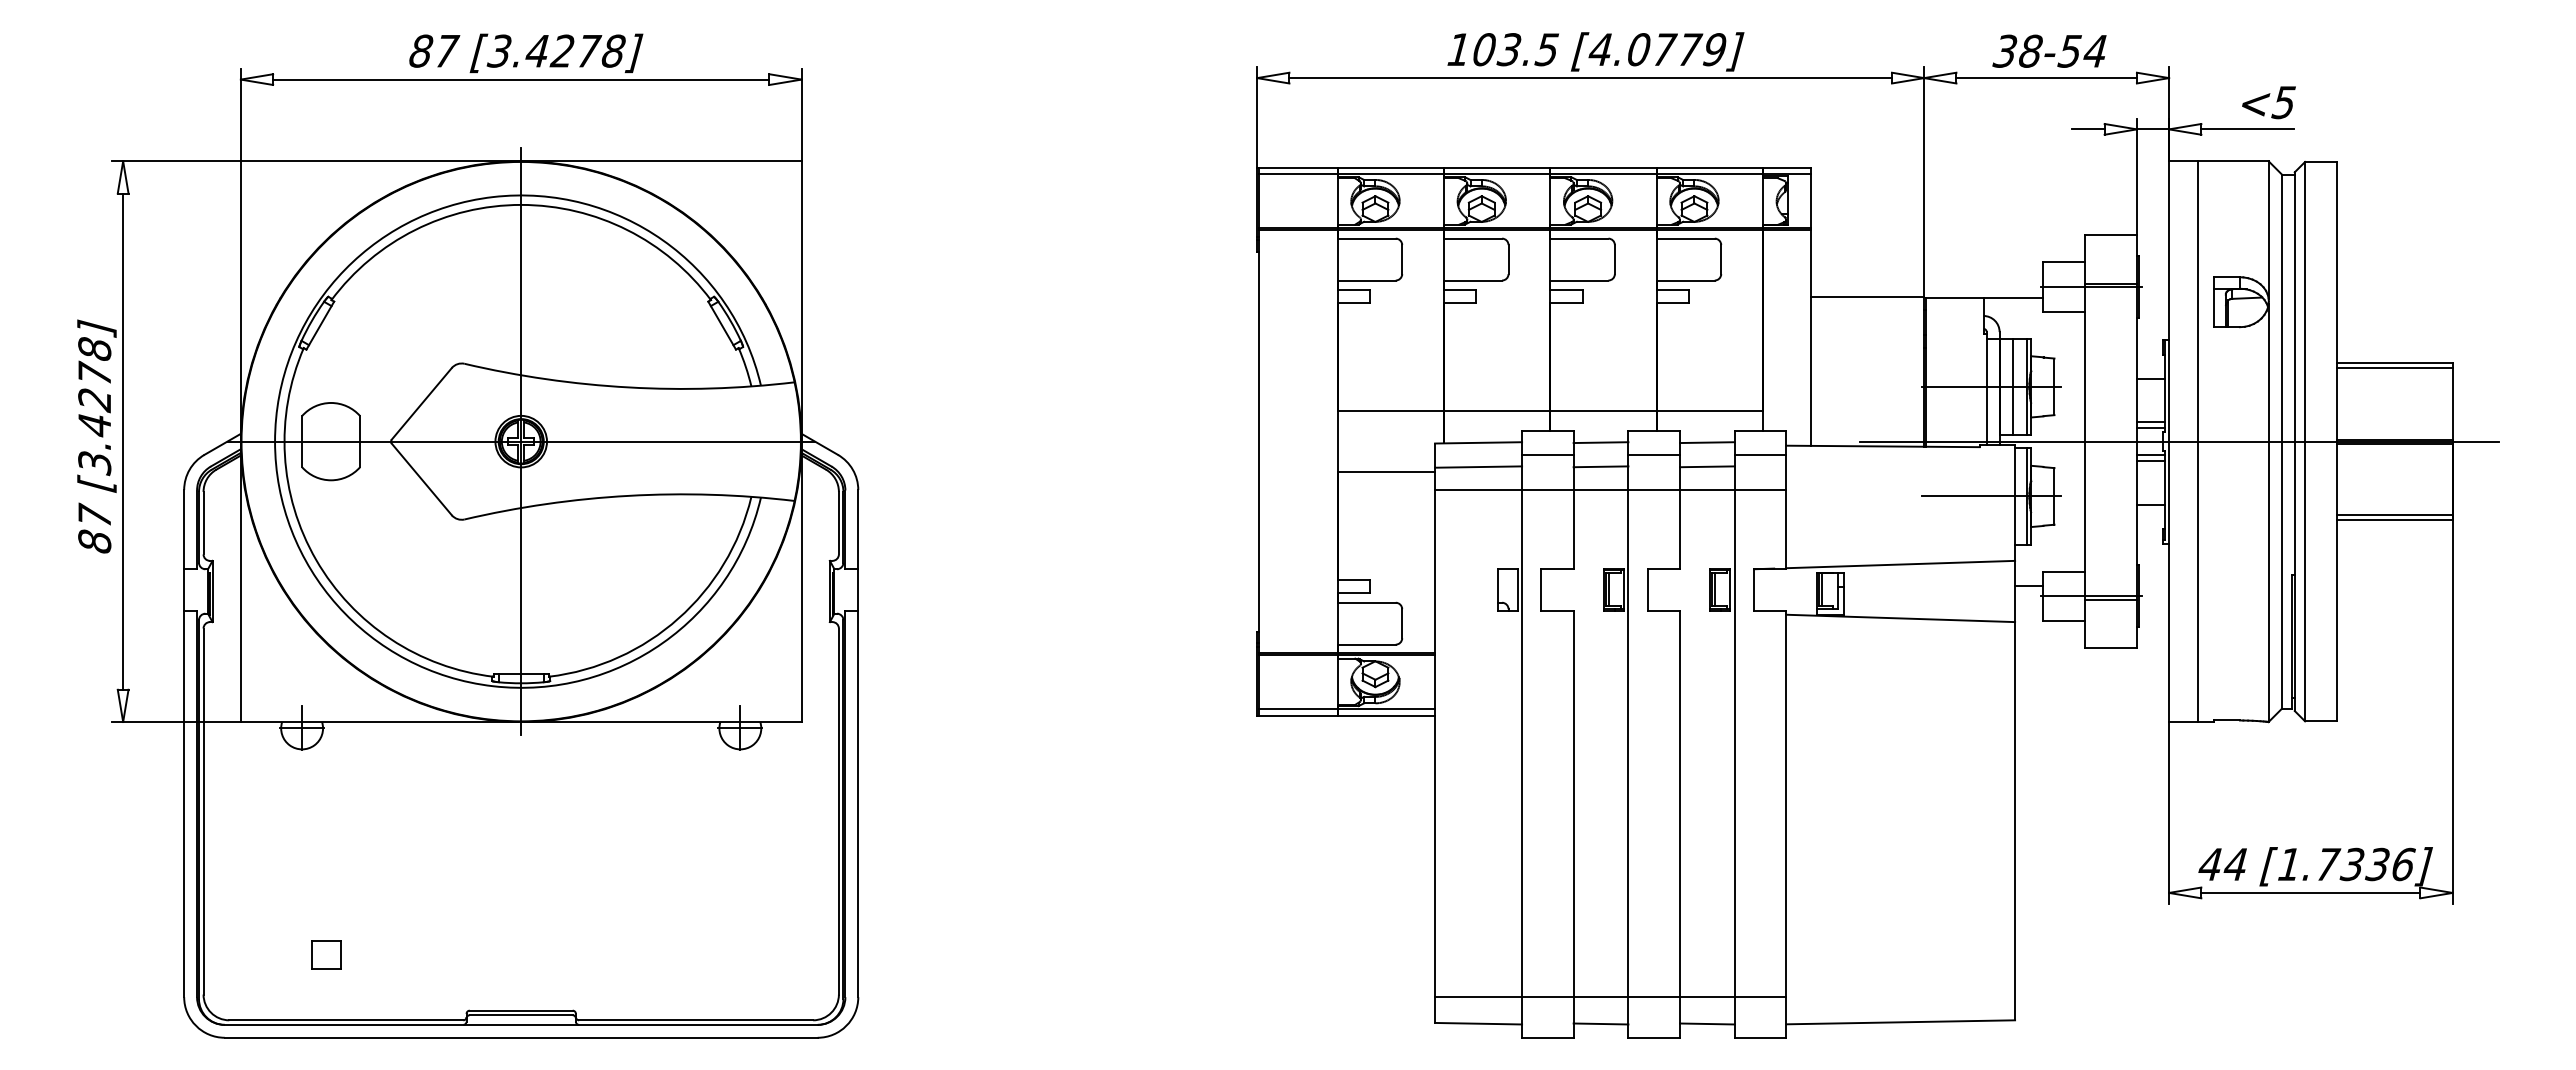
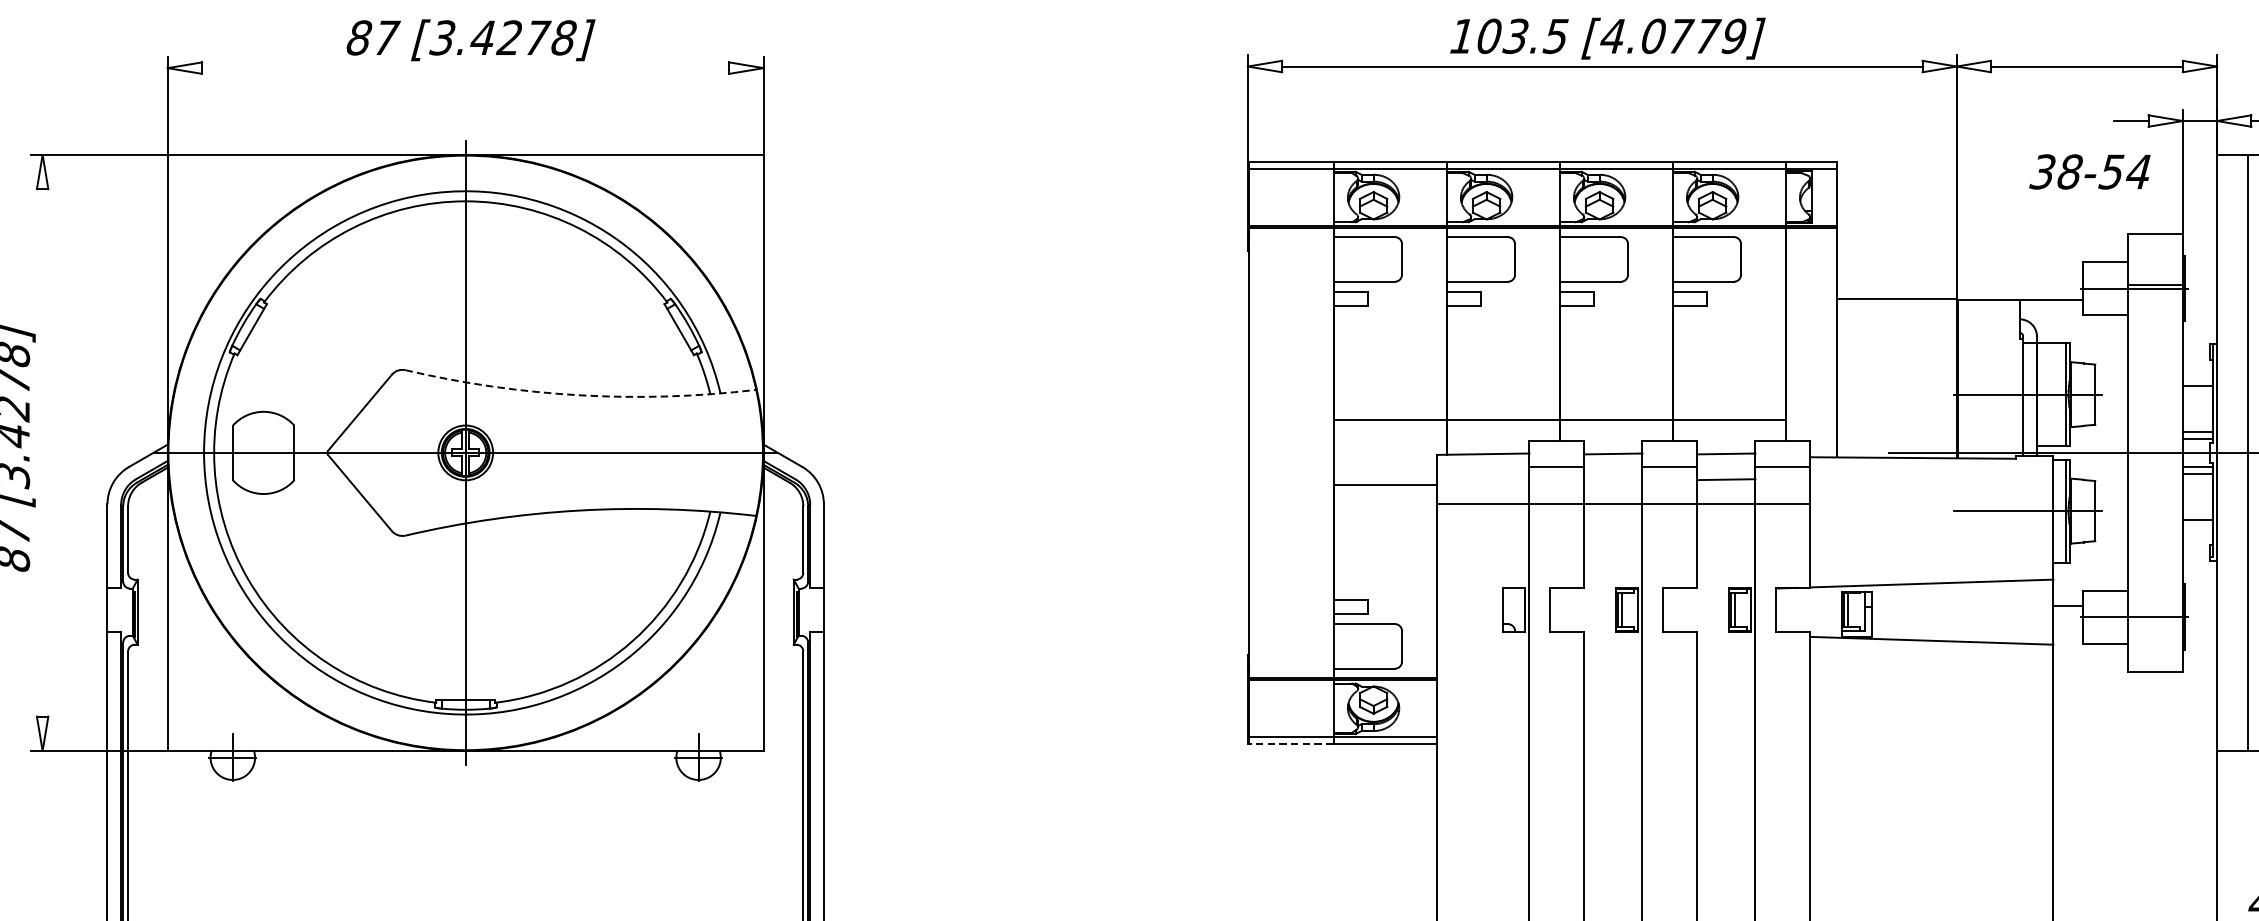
text: (2049, 50) -> (2089, 171), moved
line: (521, 79) -> (465, 68), removed
line: (2013, 386) -> (2051, 394), removed
arc: (628, 387) -> (579, 395), solid -> dashed
line: (123, 441) -> (42, 452), removed
line: (1478, 466) -> (1483, 479), removed
line: (1600, 466) -> (1612, 479), removed
line: (2110, 599) -> (2154, 620), removed
line: (1296, 715) -> (1289, 743), solid -> dashed

